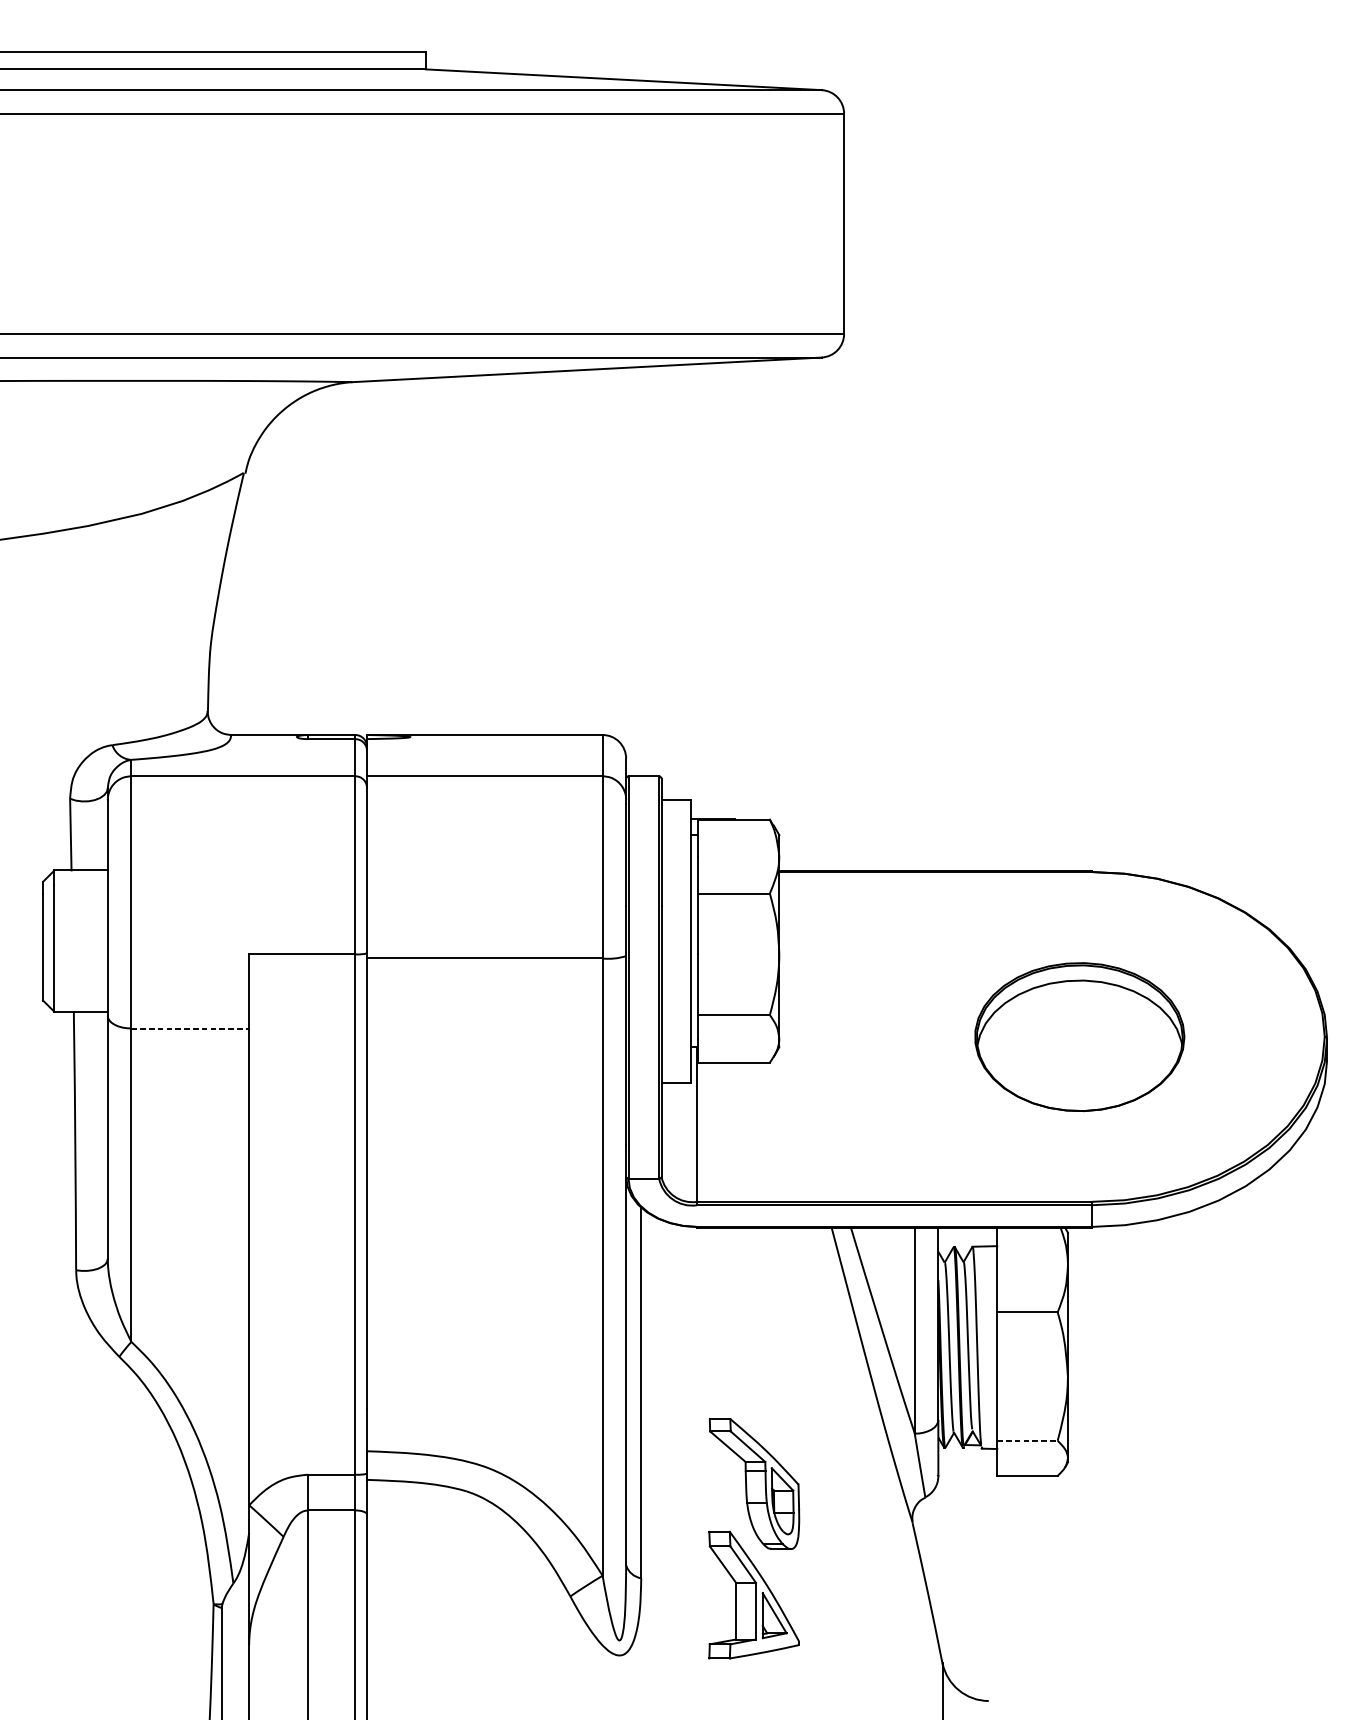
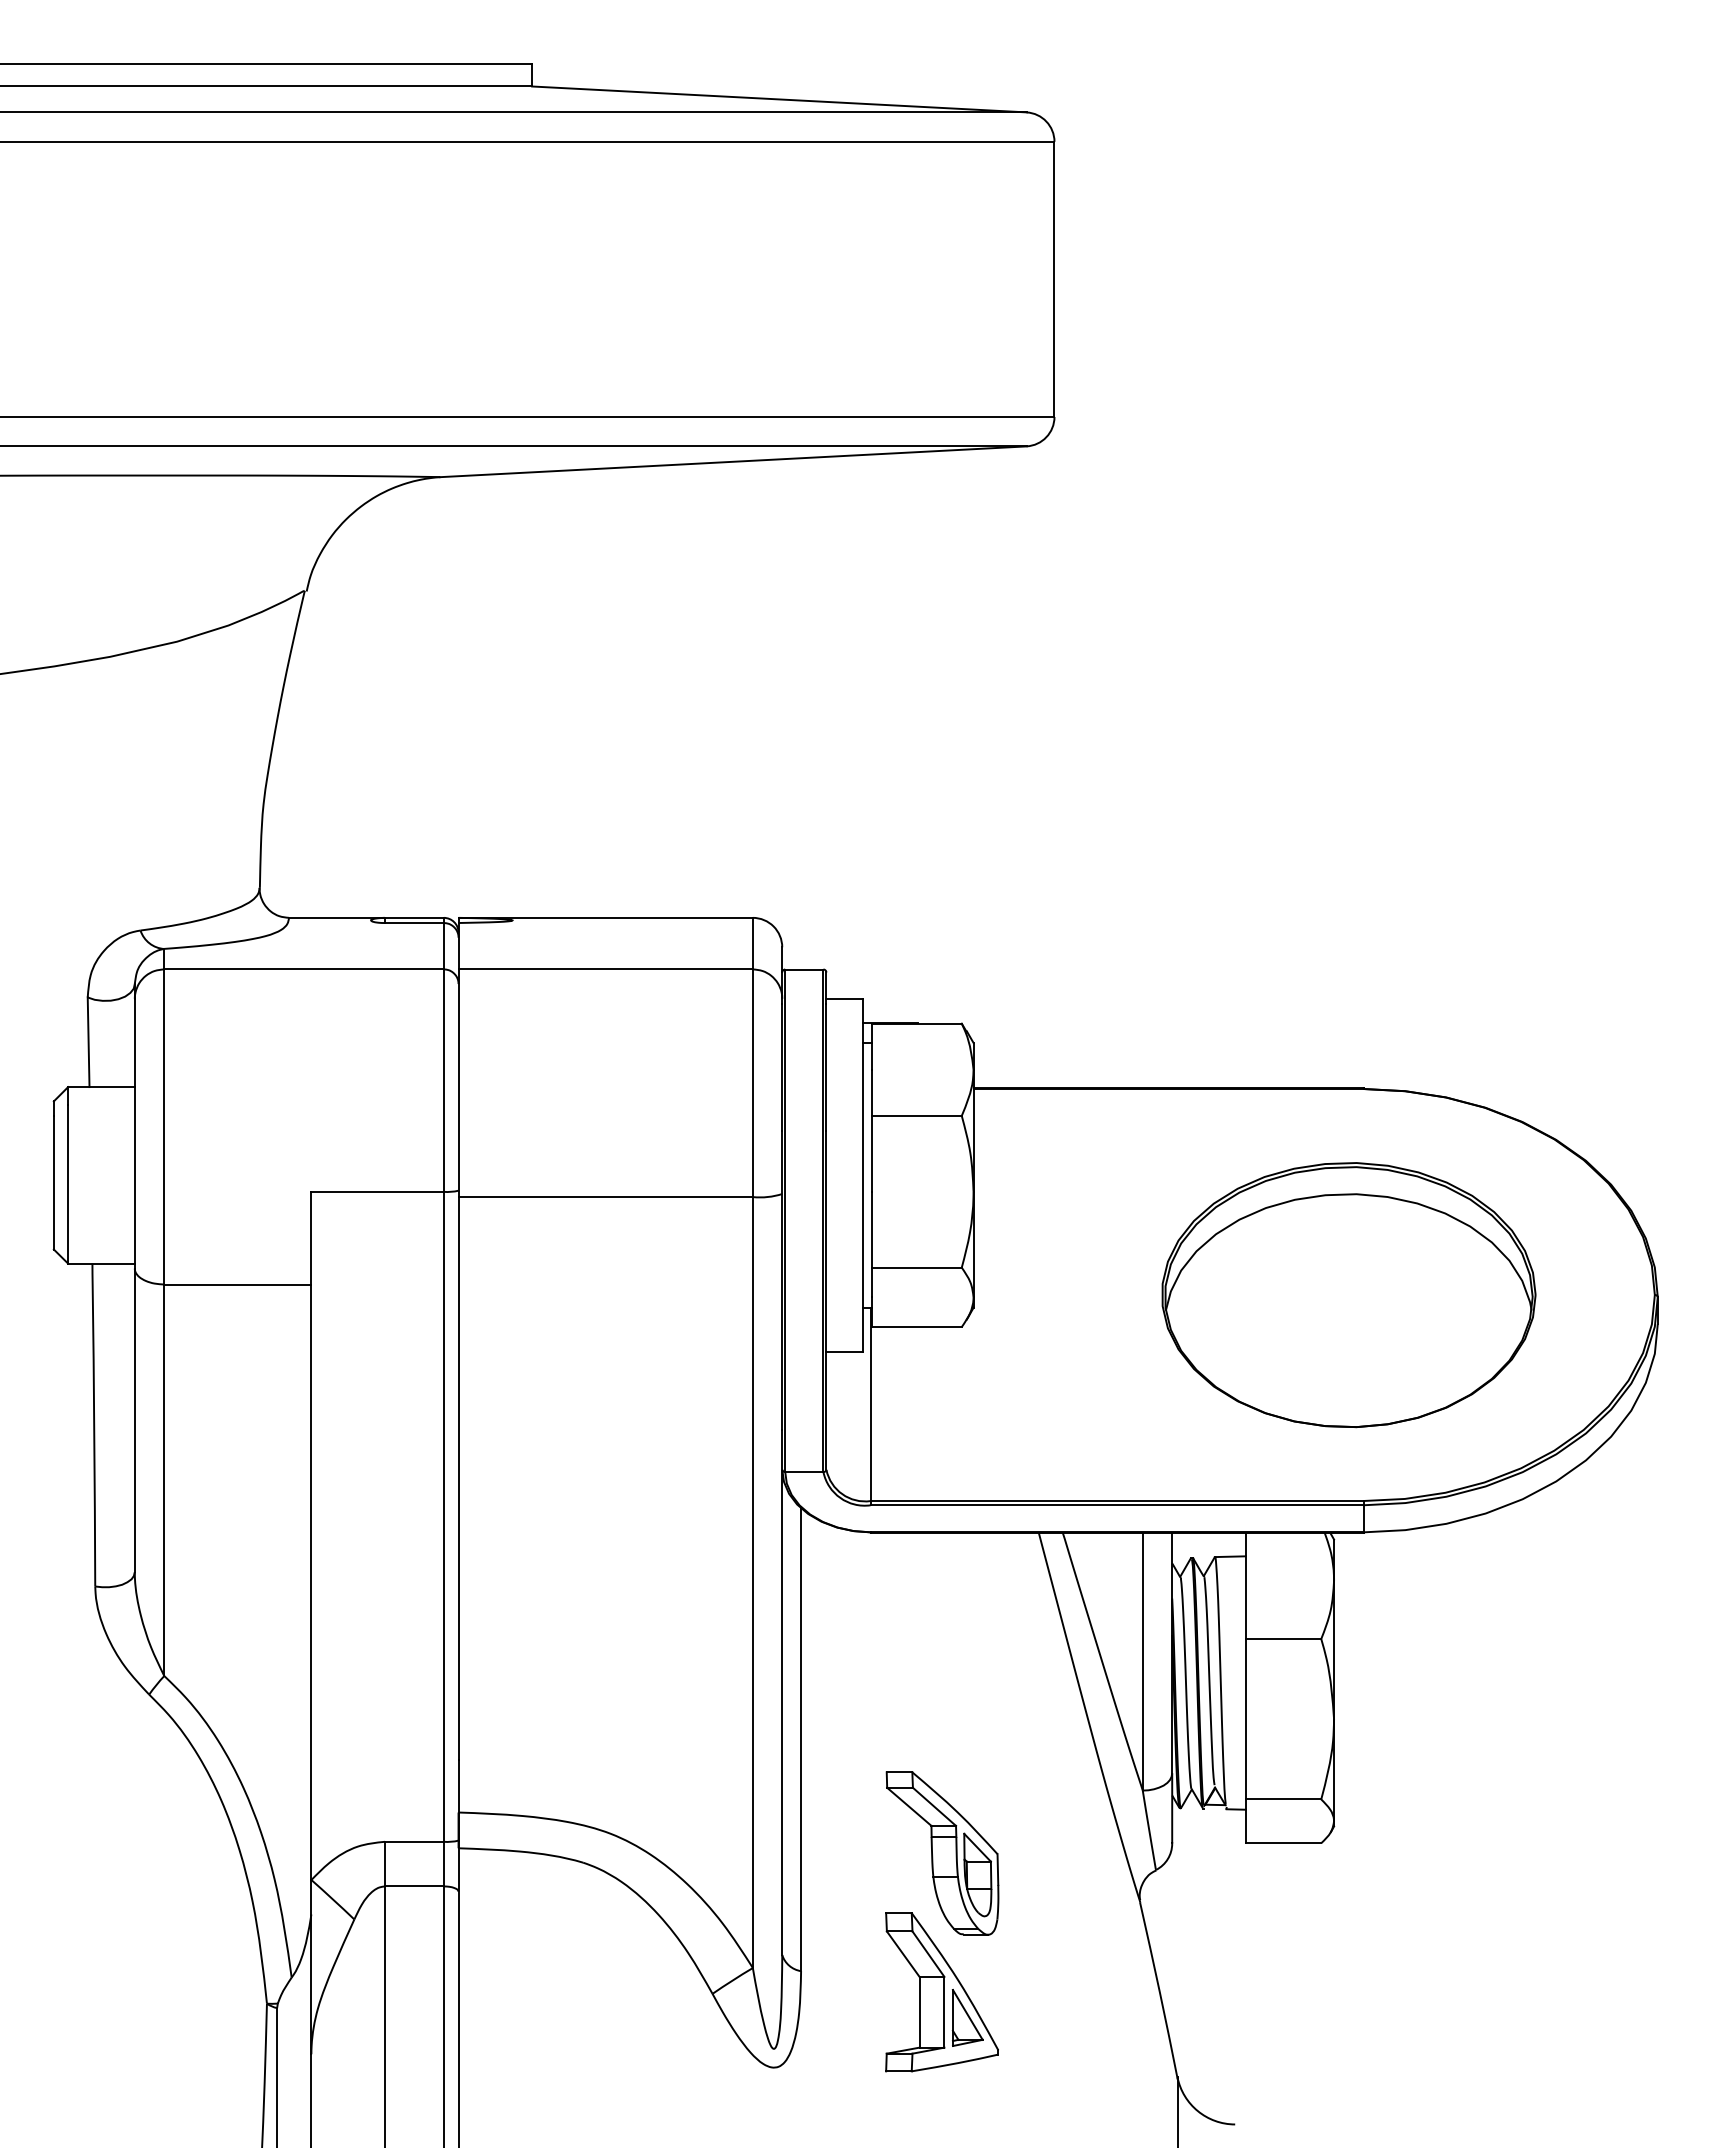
line: (190, 1028) -> (237, 1284), dashed -> solid
part: (1079, 1037) -> (1348, 1295), size x1.43
line: (1027, 1440) -> (1283, 1799), dashed -> solid

